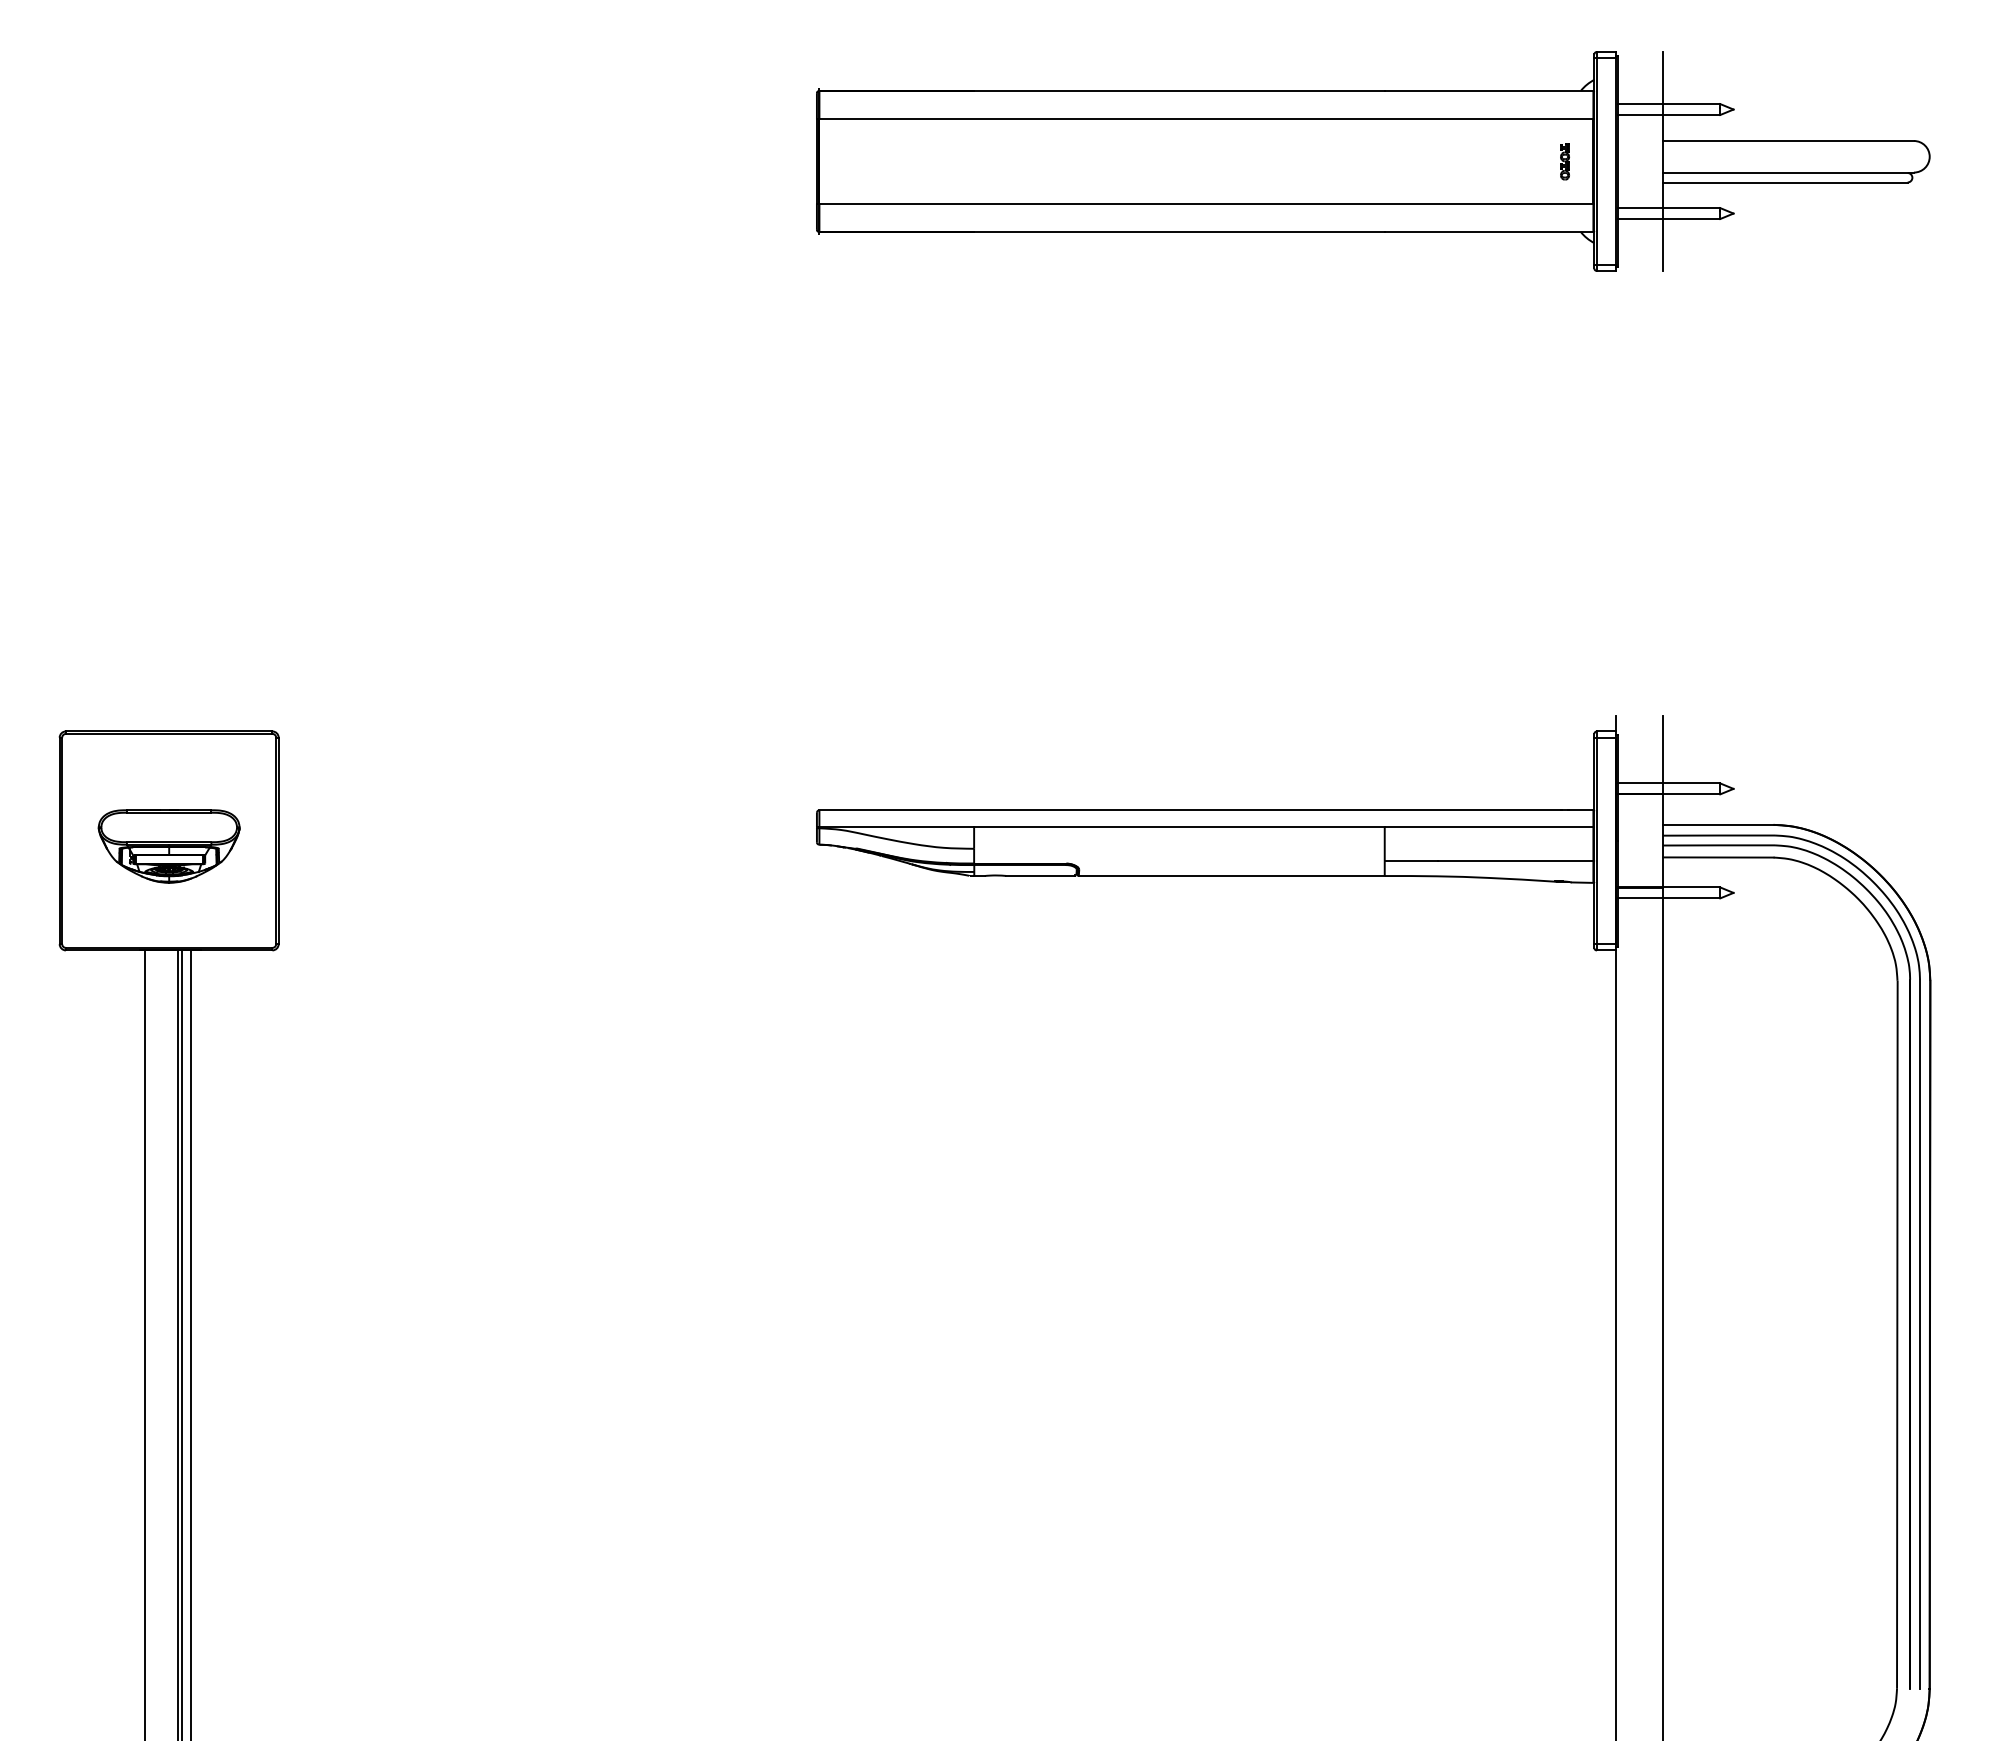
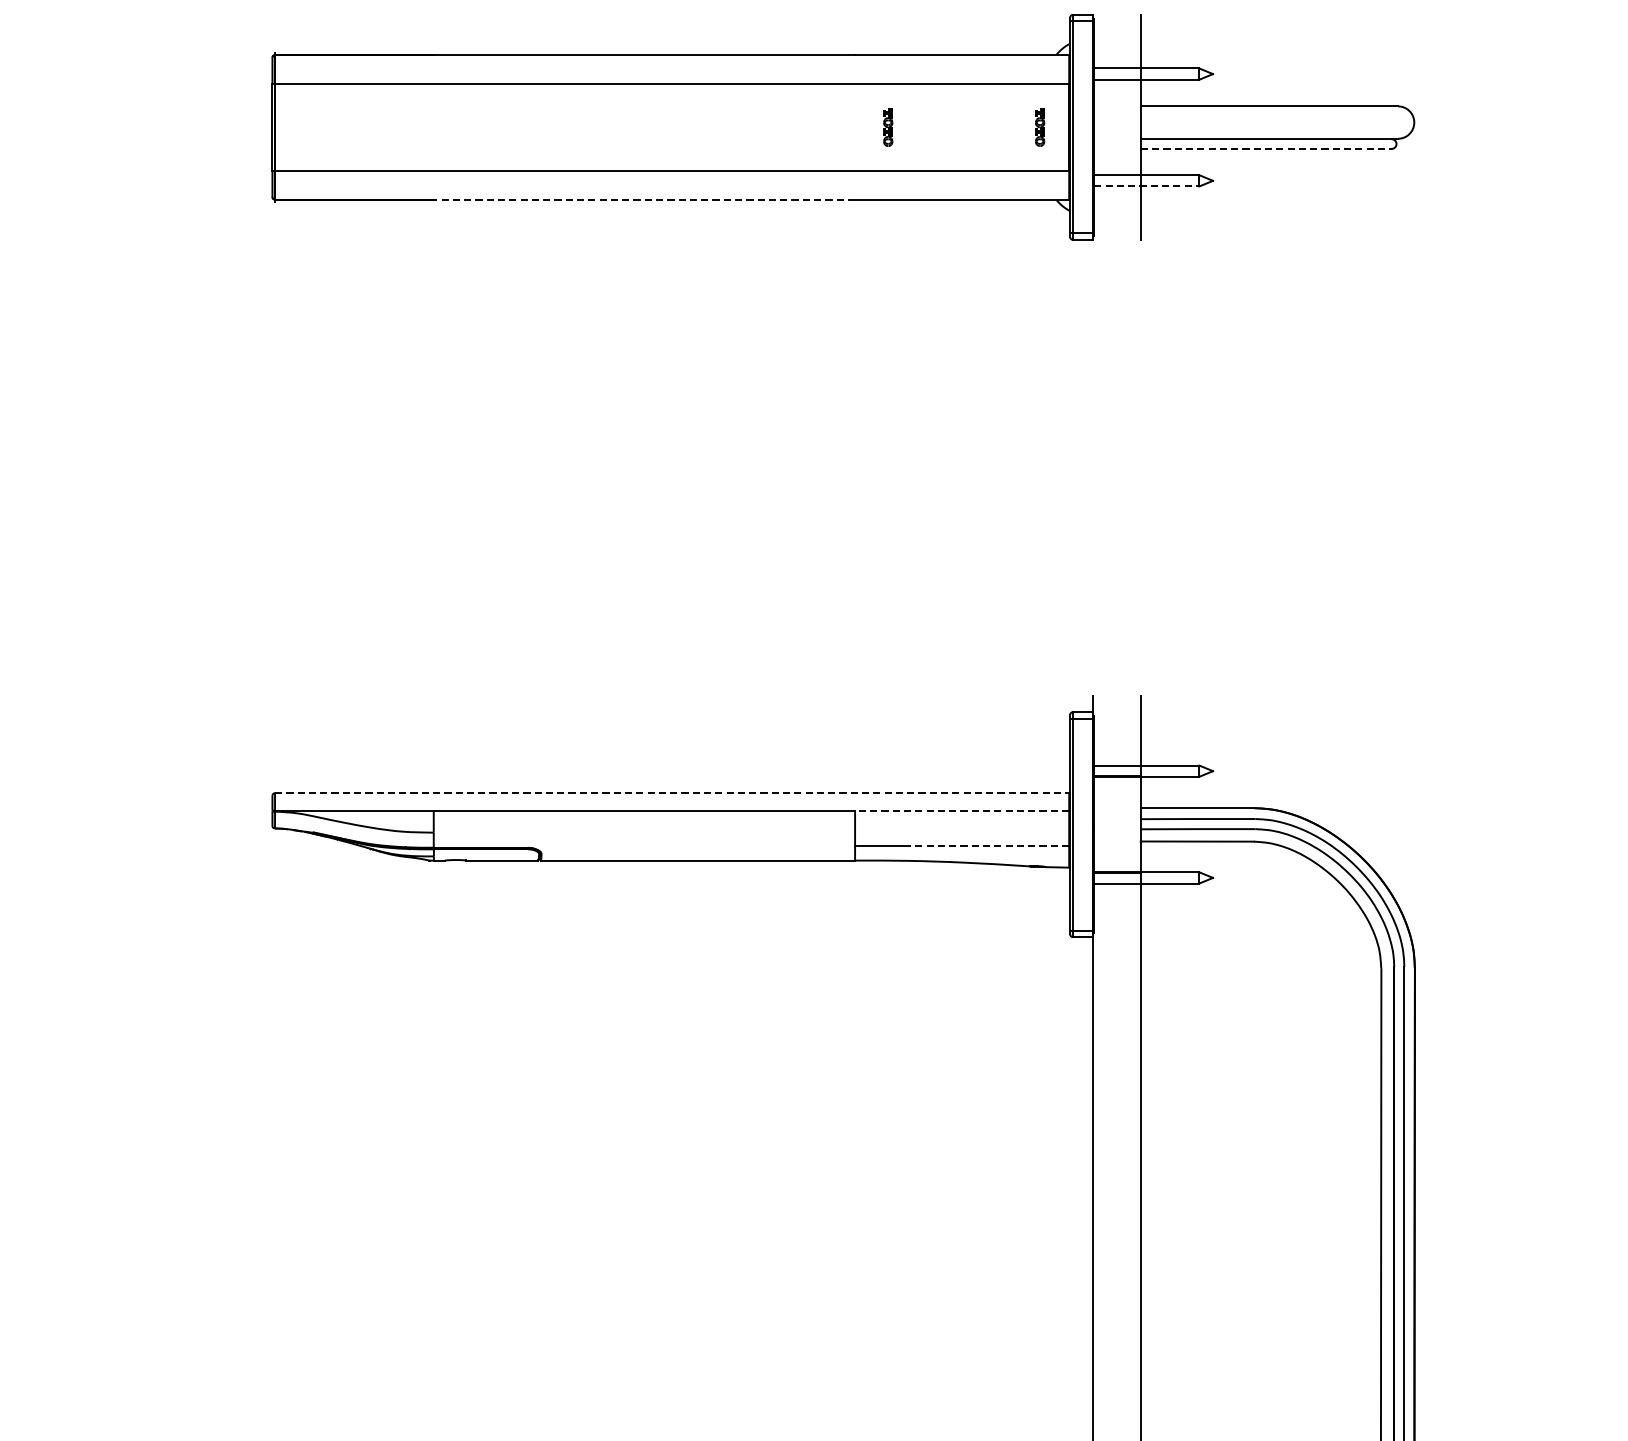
part: (1416, 161) -> (887, 127), added
line: (1785, 182) -> (1266, 148), solid -> dashed
line: (1669, 219) -> (1147, 186), solid -> dashed
line: (1178, 231) -> (643, 199), solid -> dashed
line: (1206, 810) -> (672, 793), solid -> dashed
line: (1488, 827) -> (961, 810), solid -> dashed
line: (1515, 861) -> (989, 845), solid -> dashed

